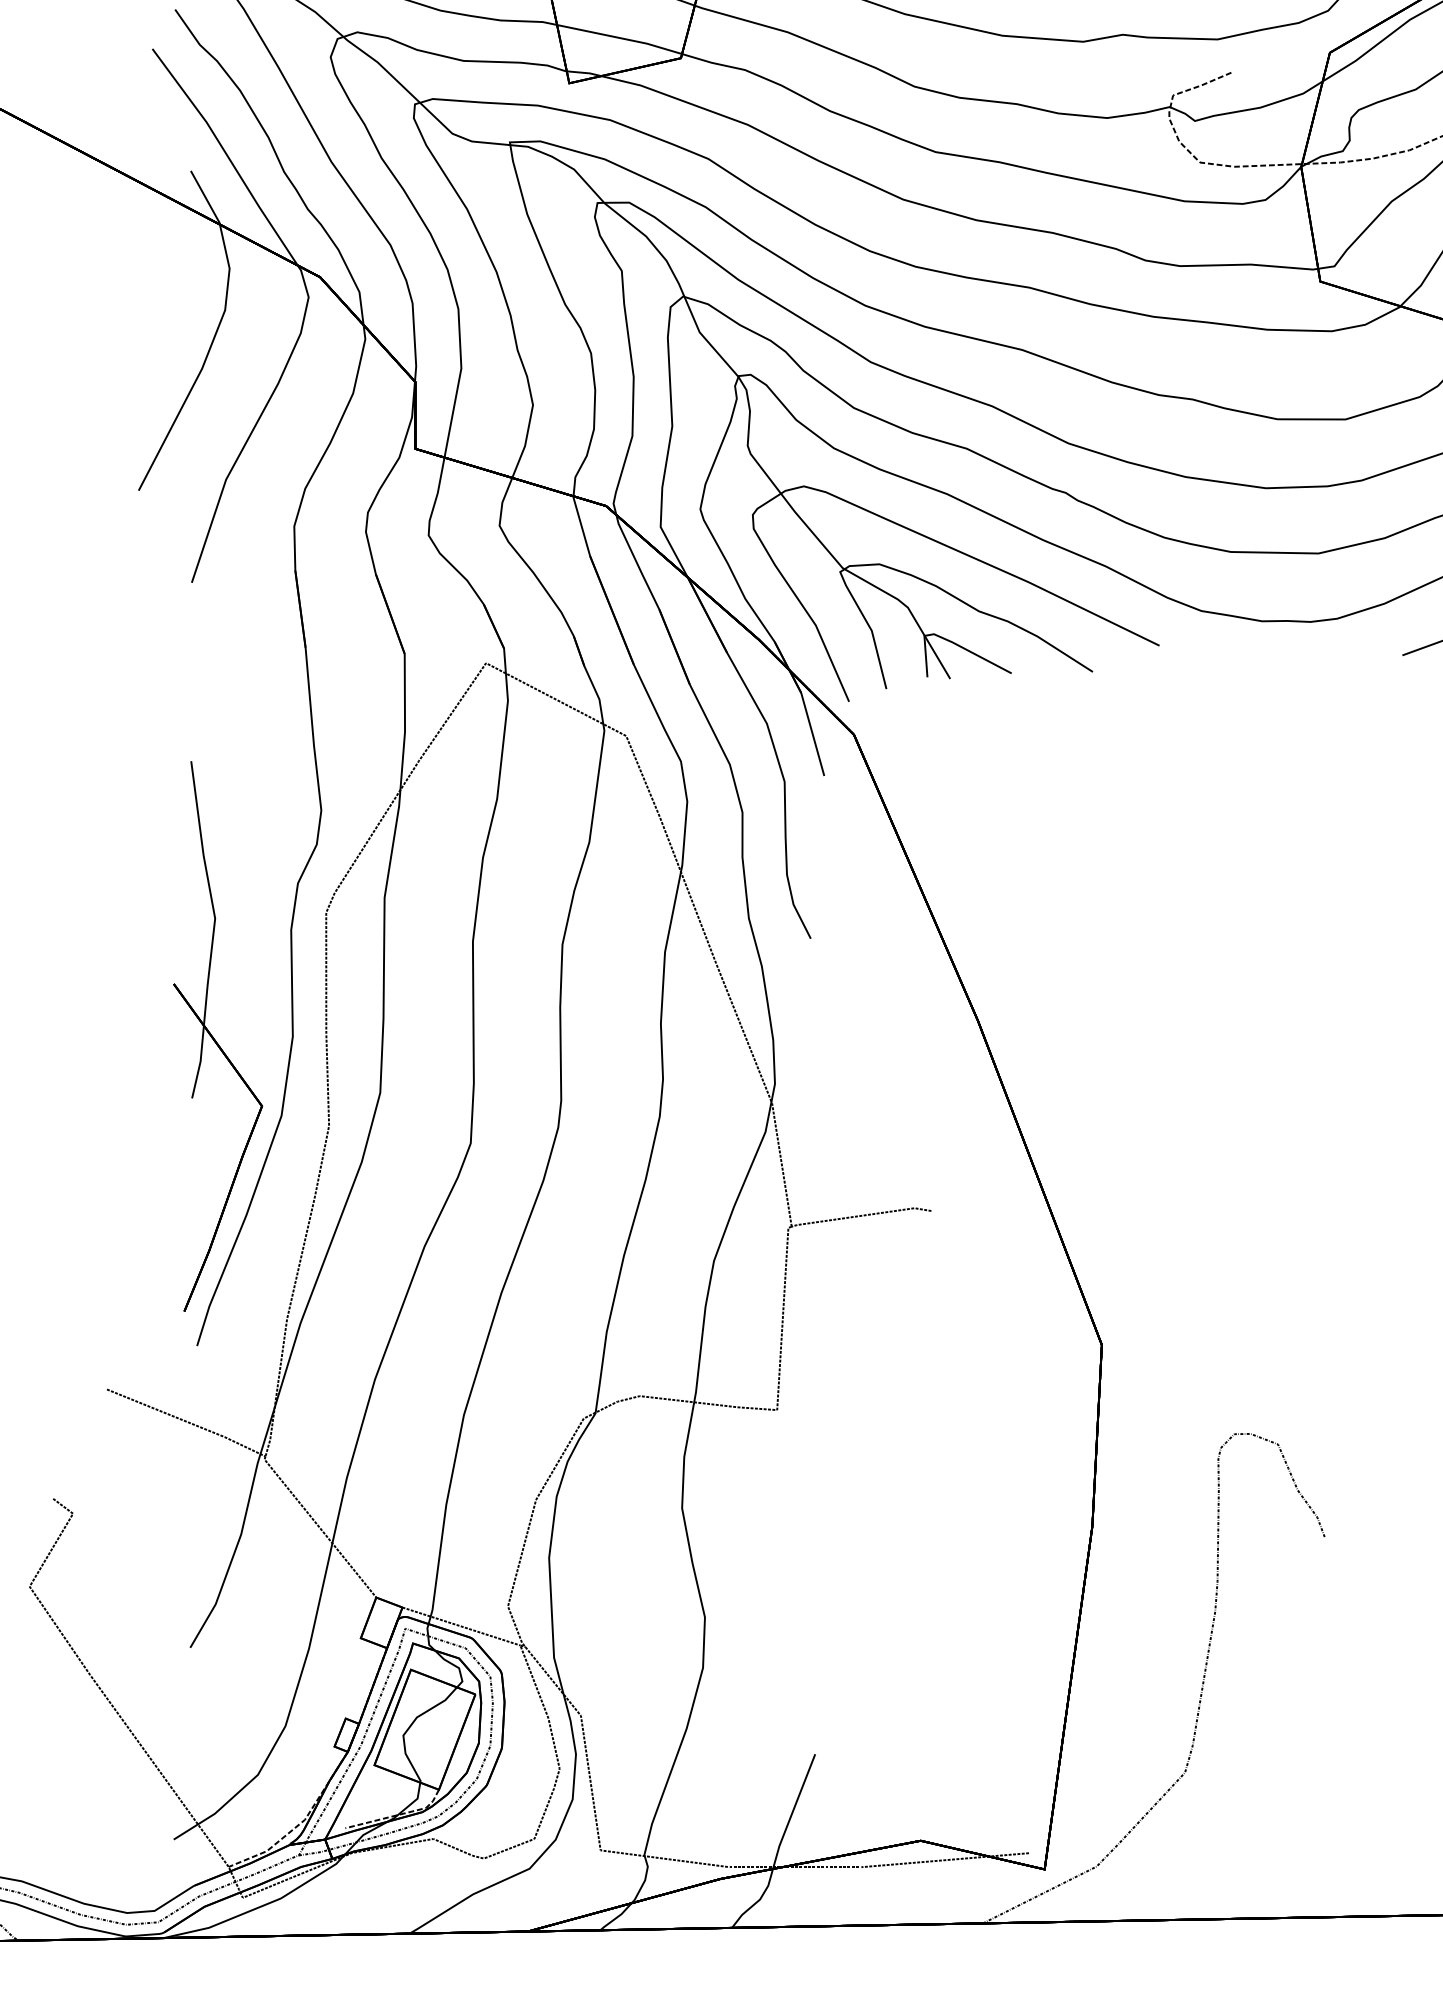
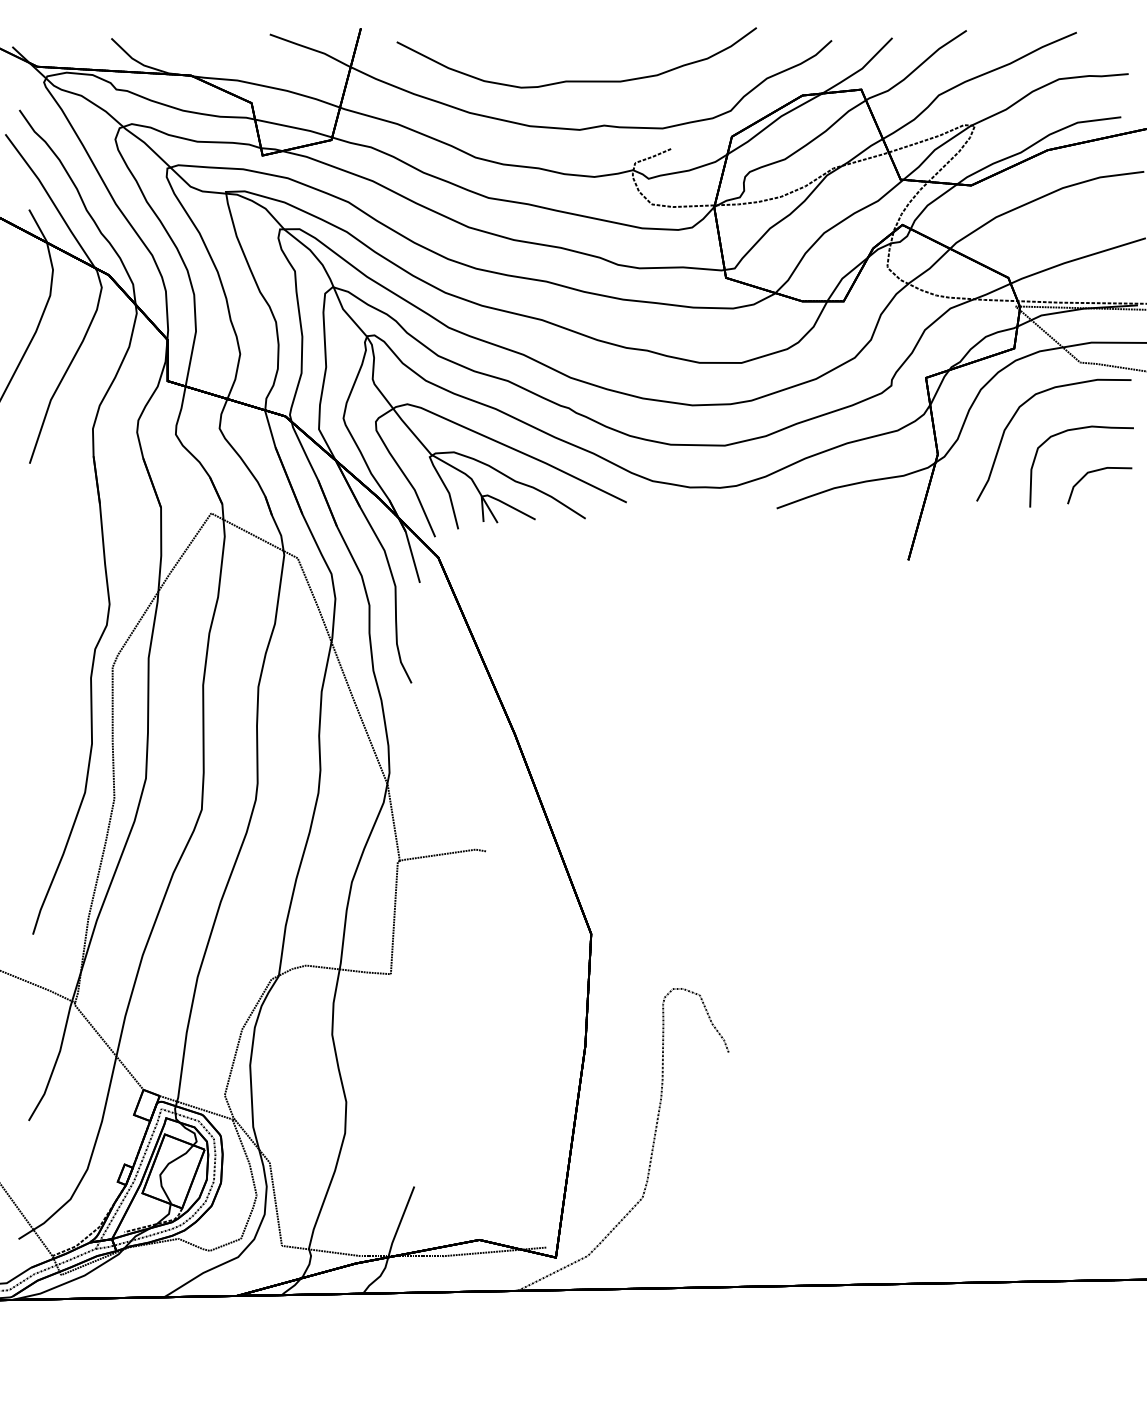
part: (219, 1036) -> (46, 743), removed

